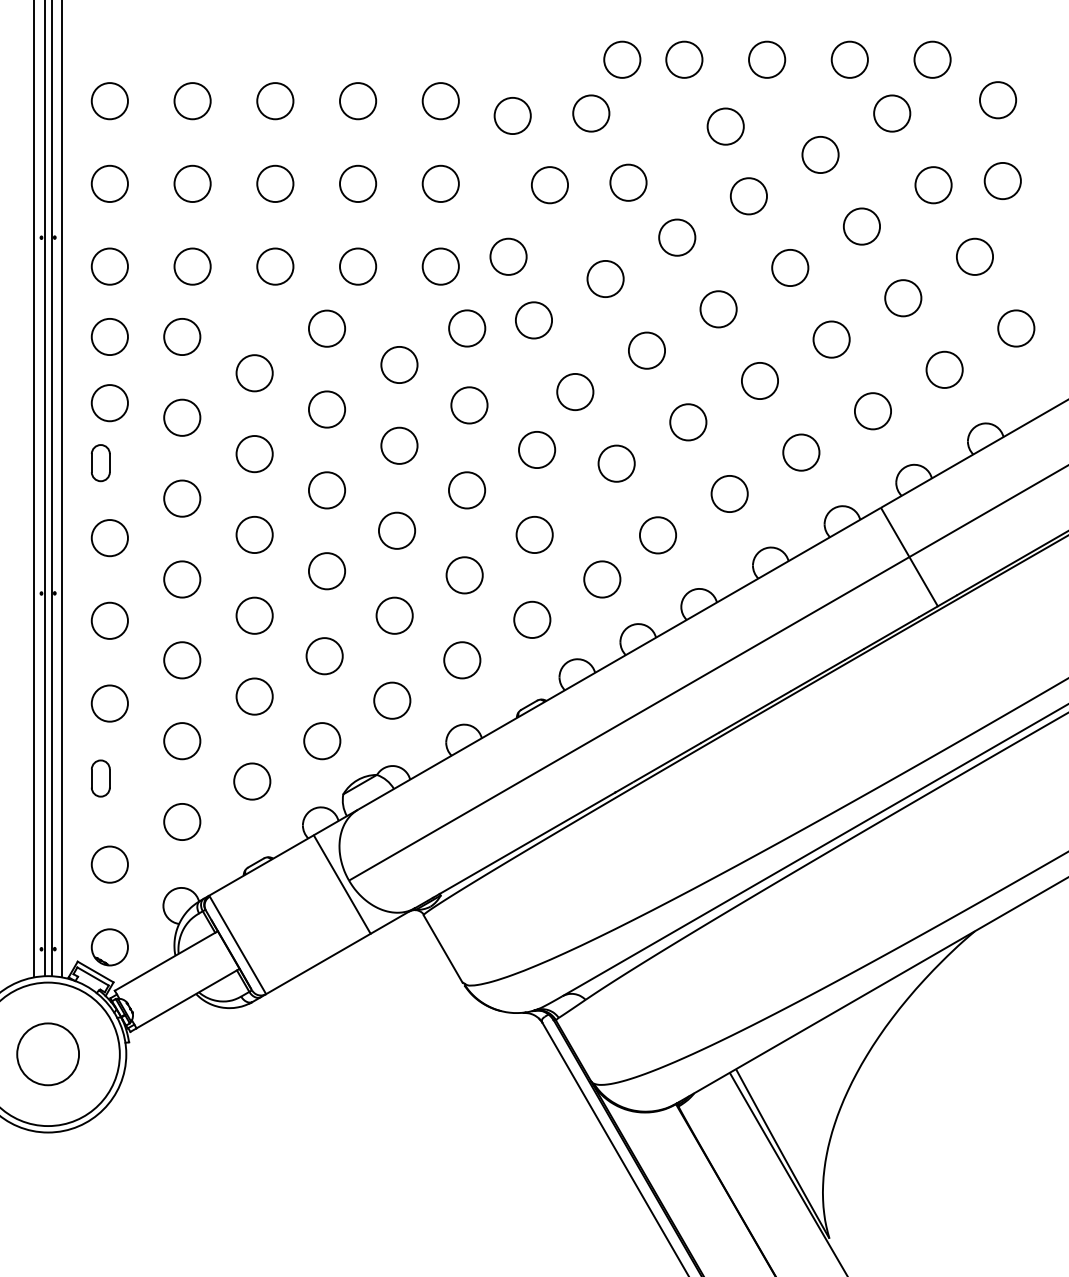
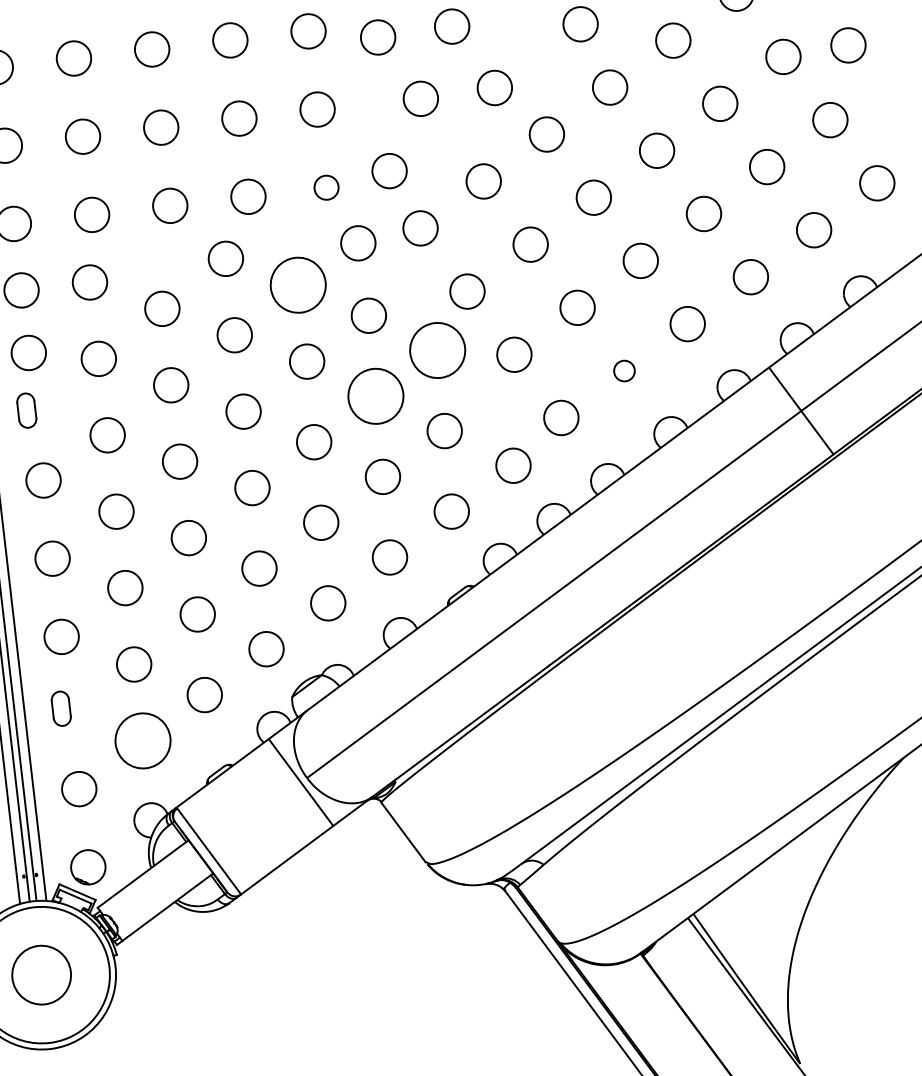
circle: (440, 266) -> (326, 187), size x0.7
circle: (399, 364) -> (298, 284), size x1.6
circle: (537, 449) -> (438, 350), size x1.6
circle: (466, 490) -> (375, 396), size x1.6
circle: (729, 493) -> (624, 370), size x0.6
circle: (182, 821) -> (143, 740), size x1.6

